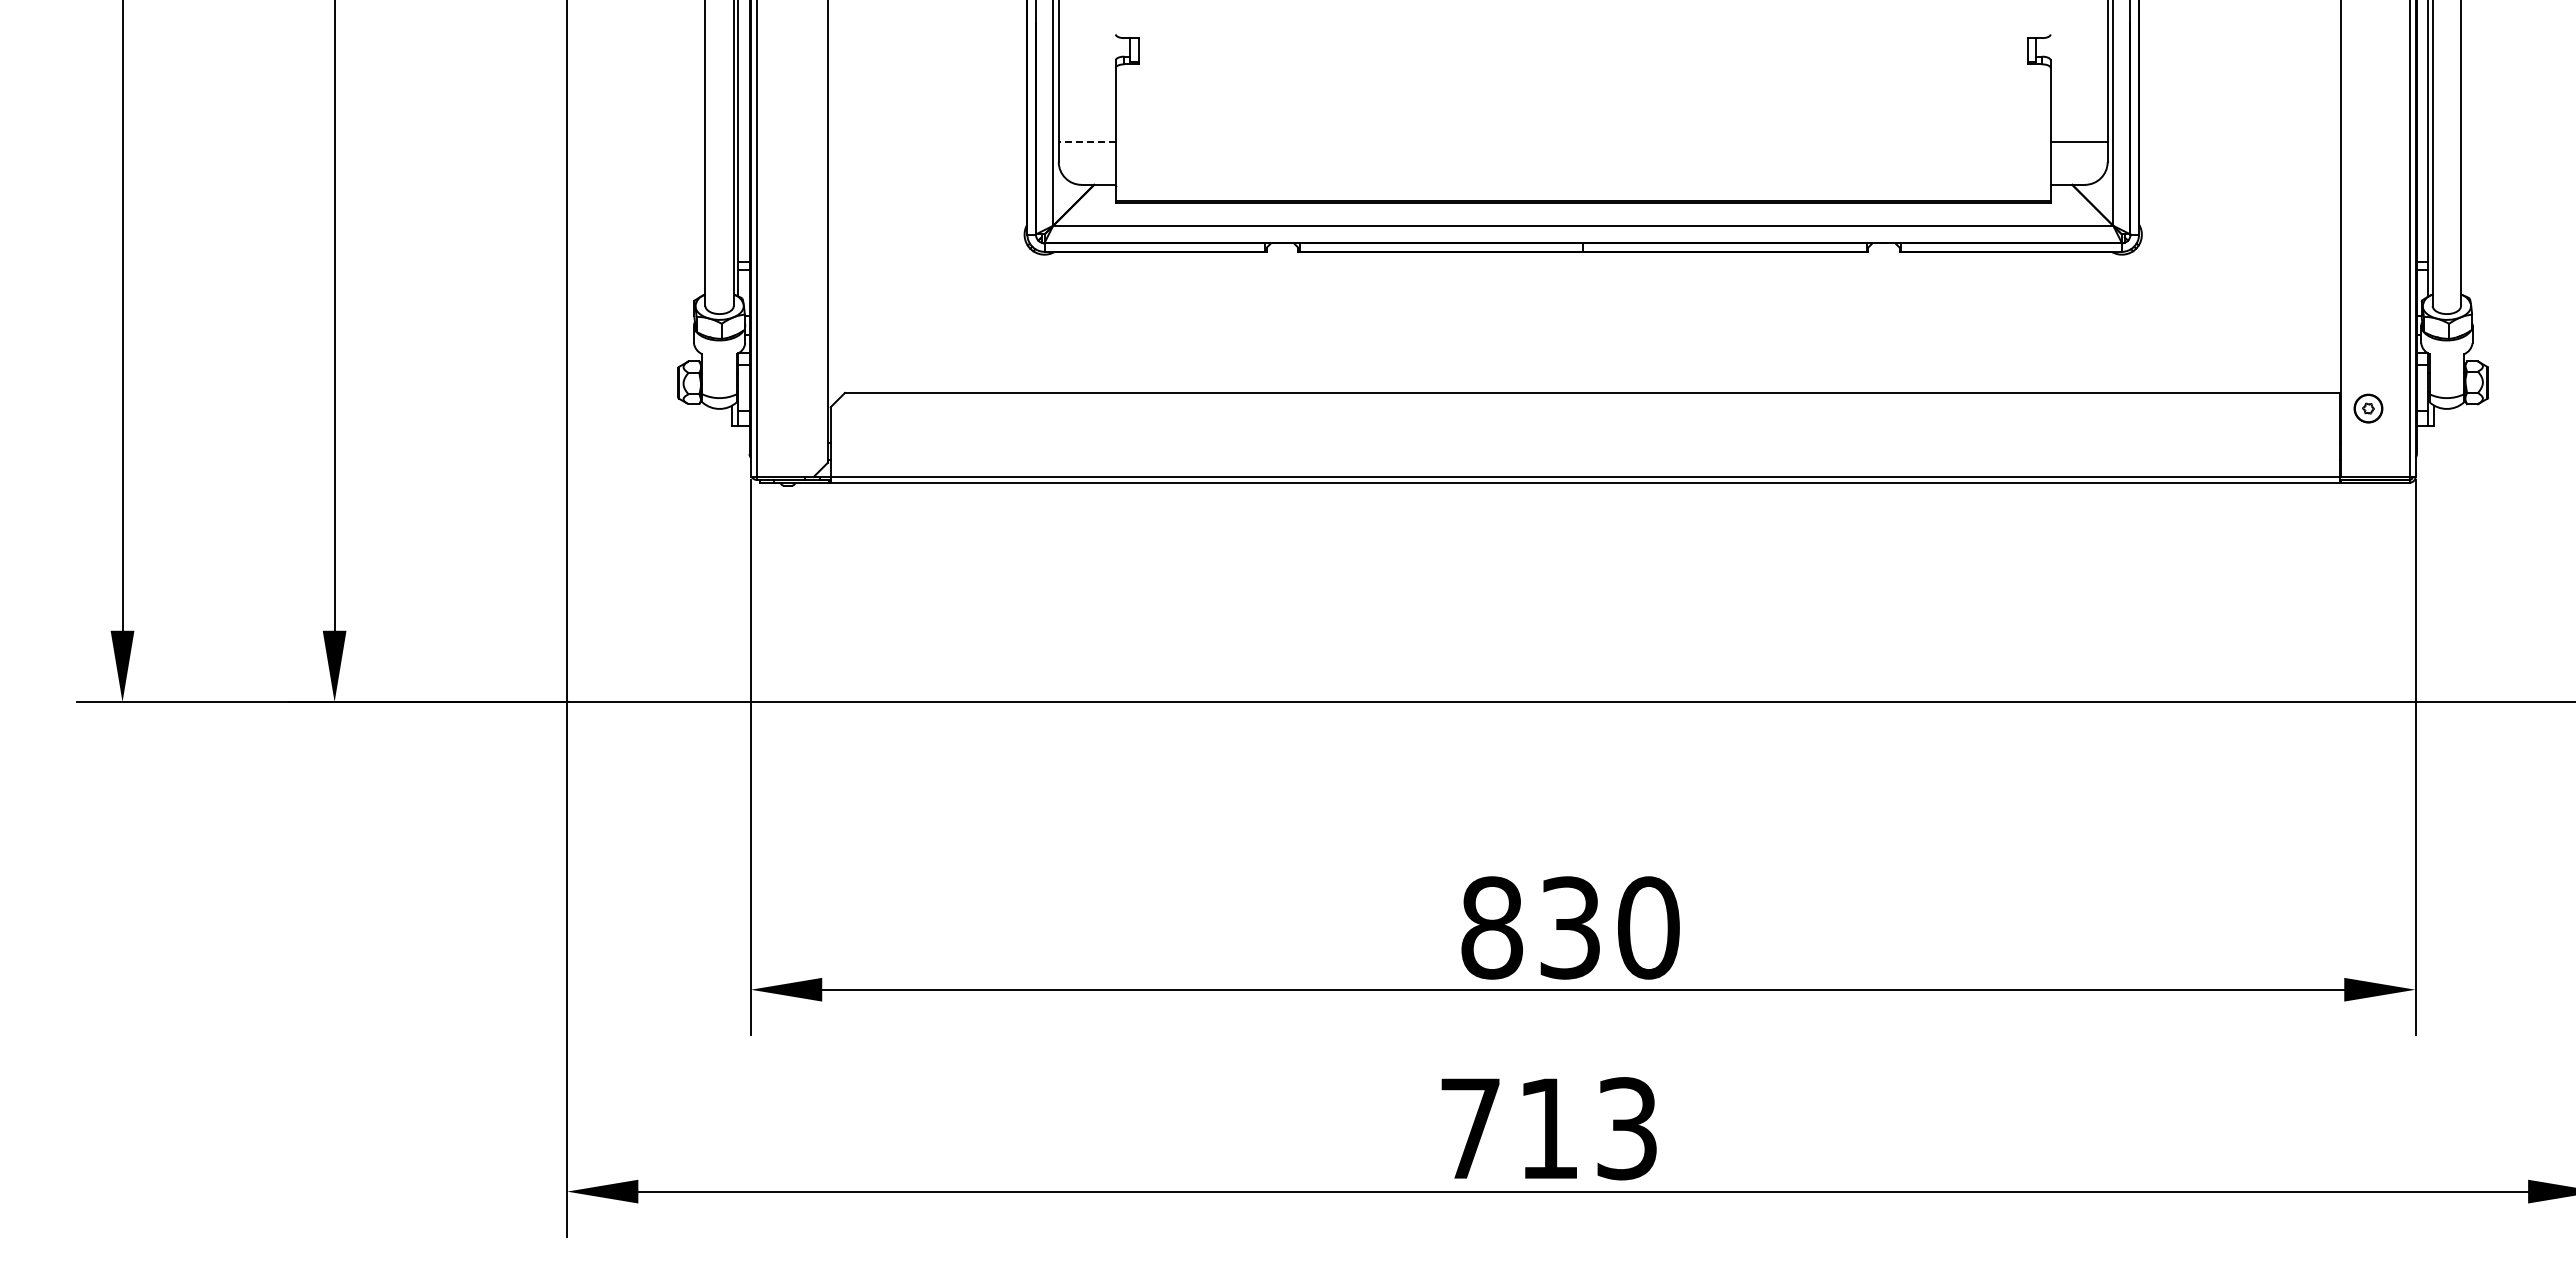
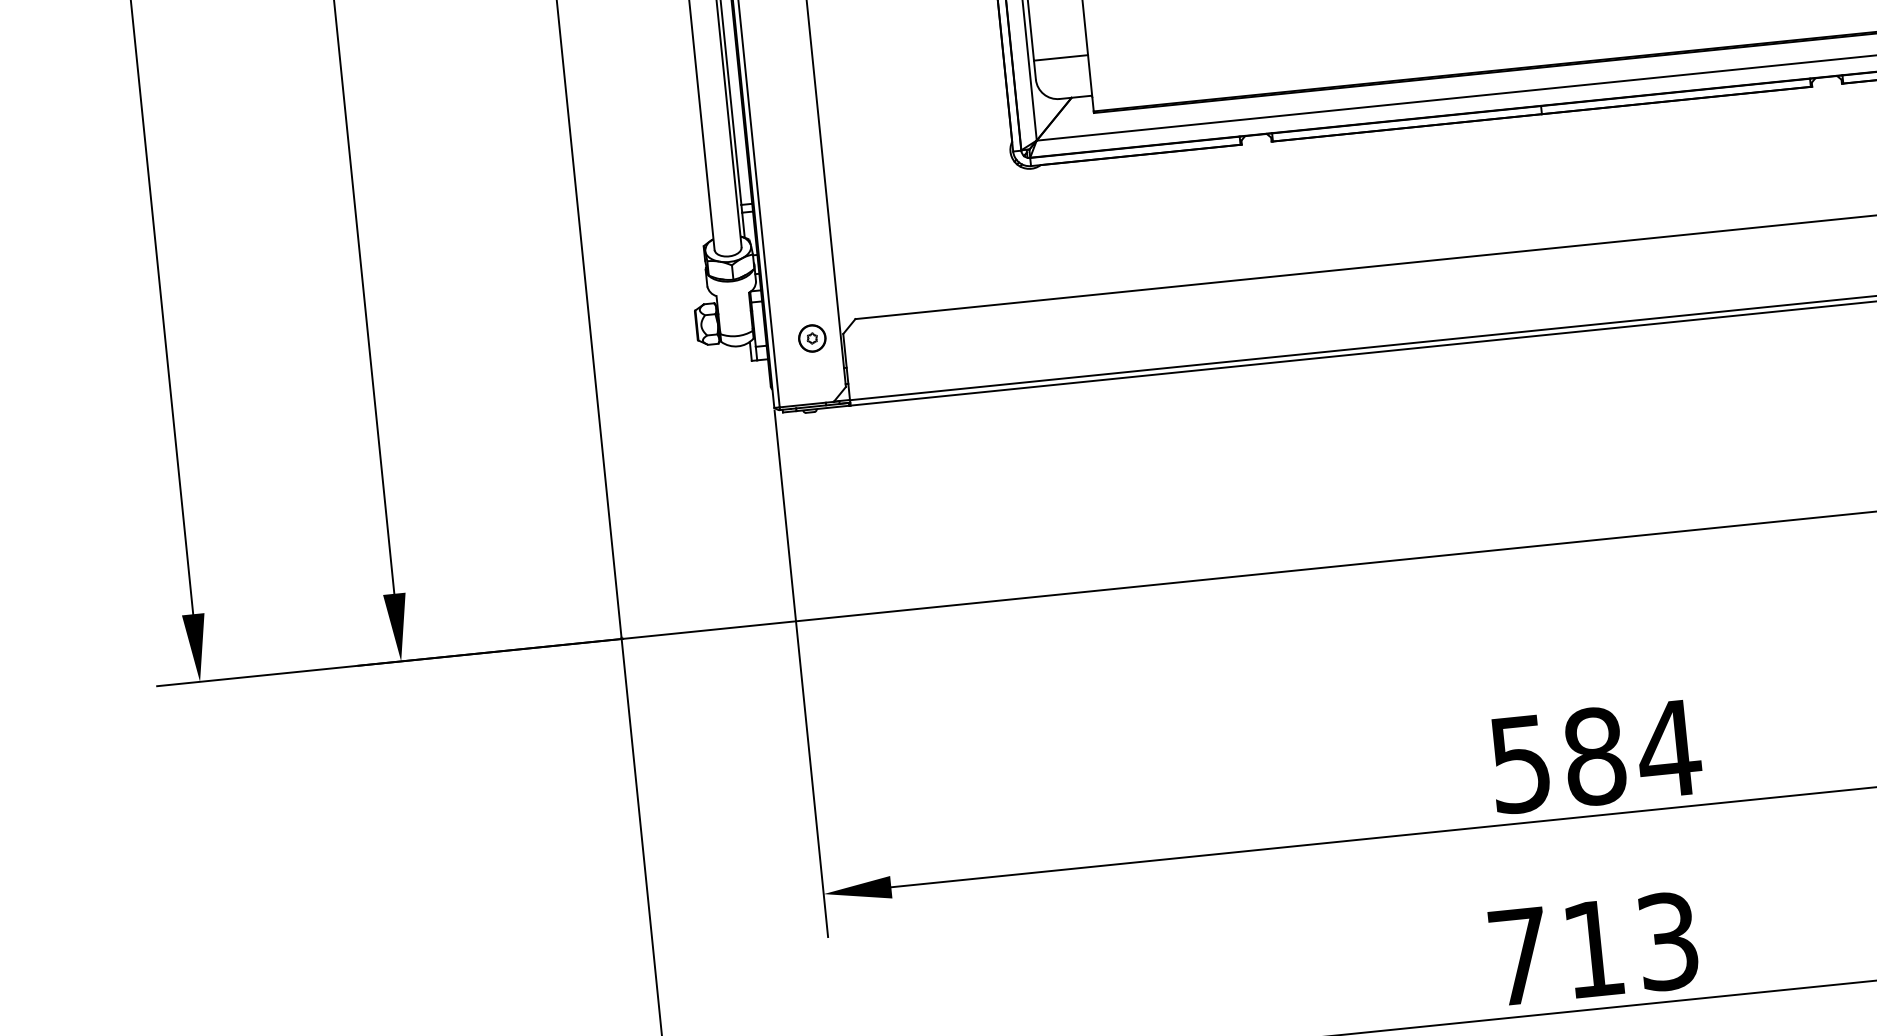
line: (1087, 142) -> (1061, 58), dashed -> solid
part: (797, 408) -> (811, 338), added
text: (1571, 927) -> (1595, 756), 830 -> 584

